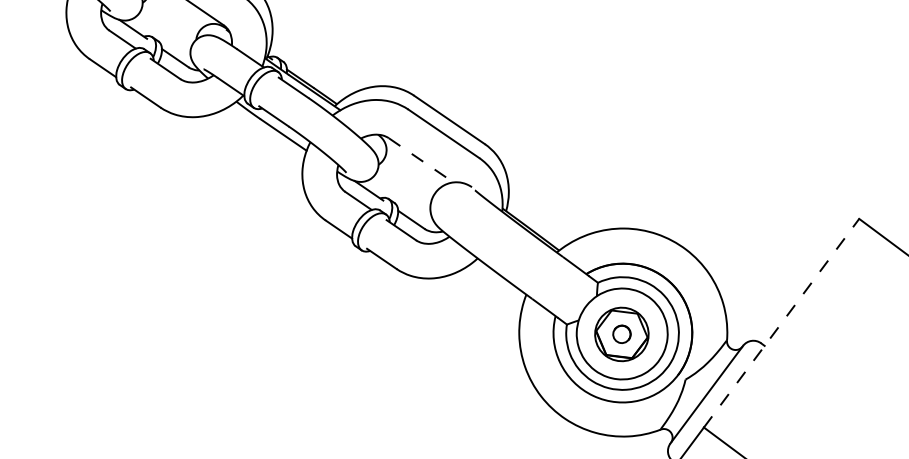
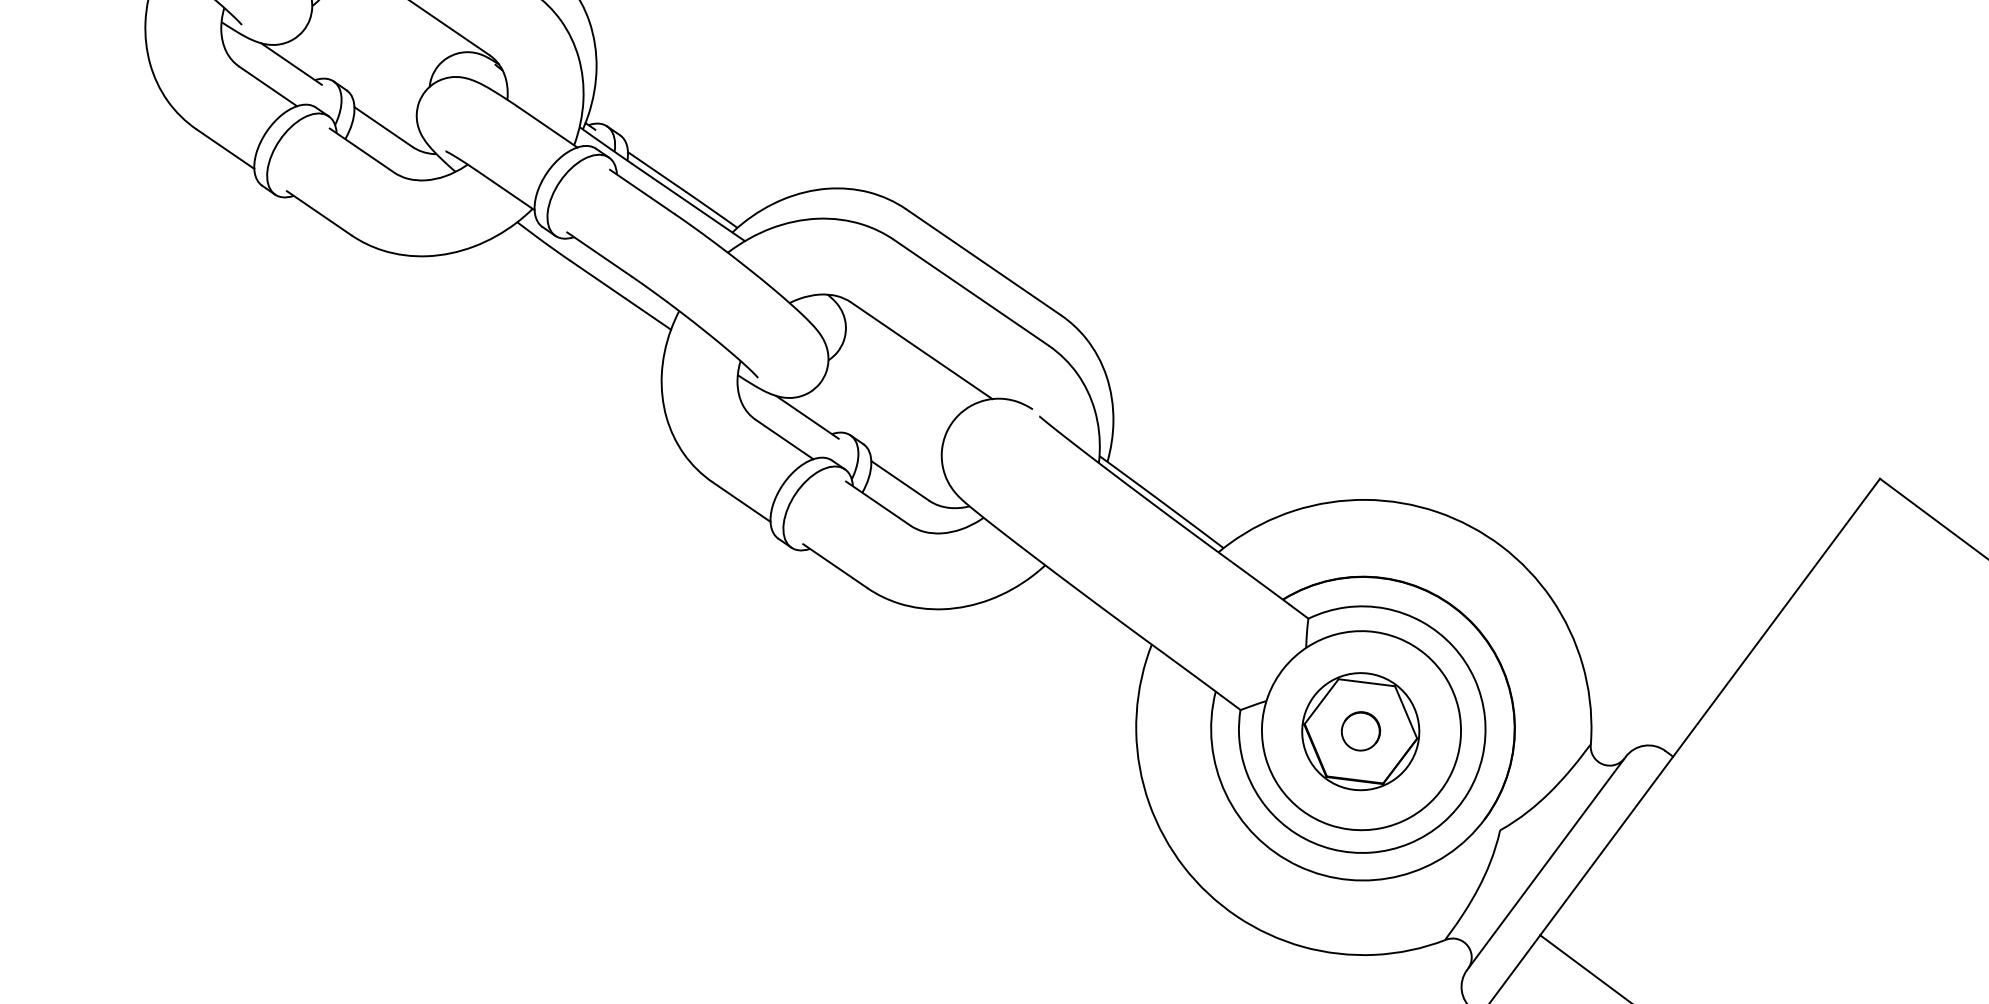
line: (421, 160) -> (922, 351), dashed -> solid
line: (781, 322) -> (1709, 705), dashed -> solid

